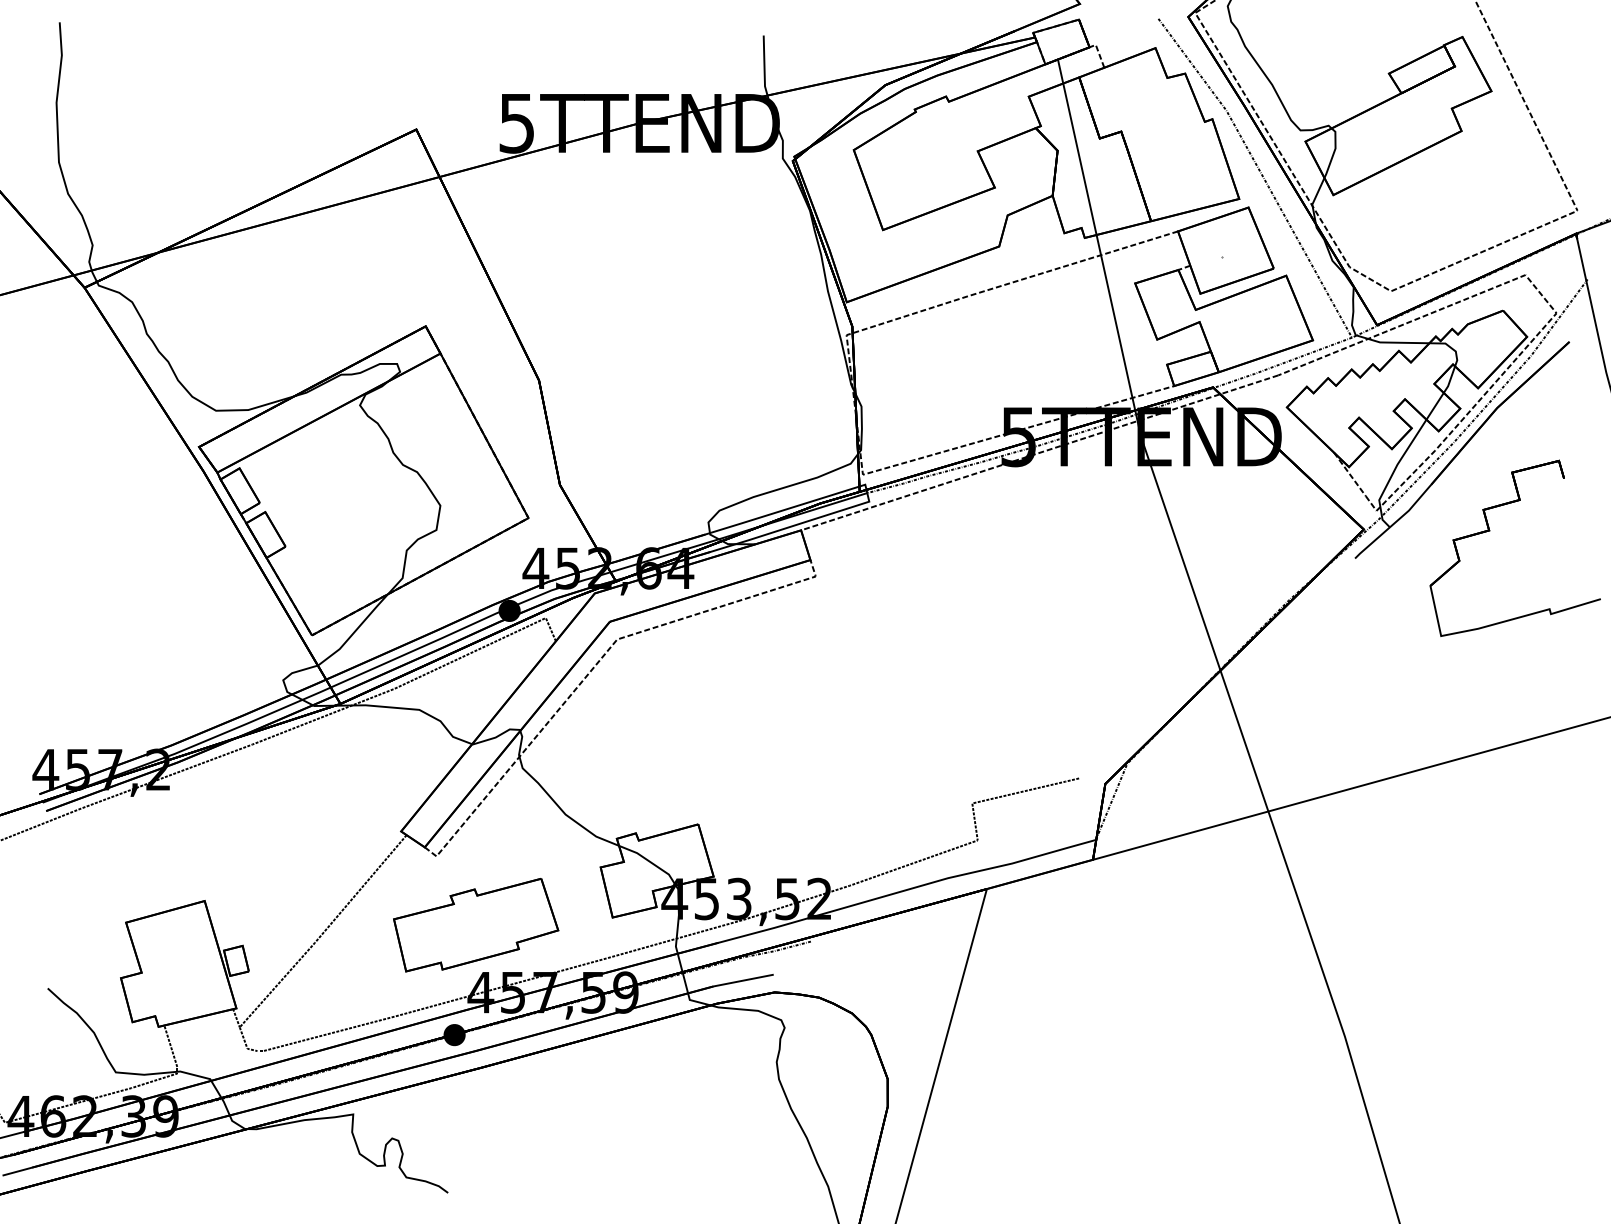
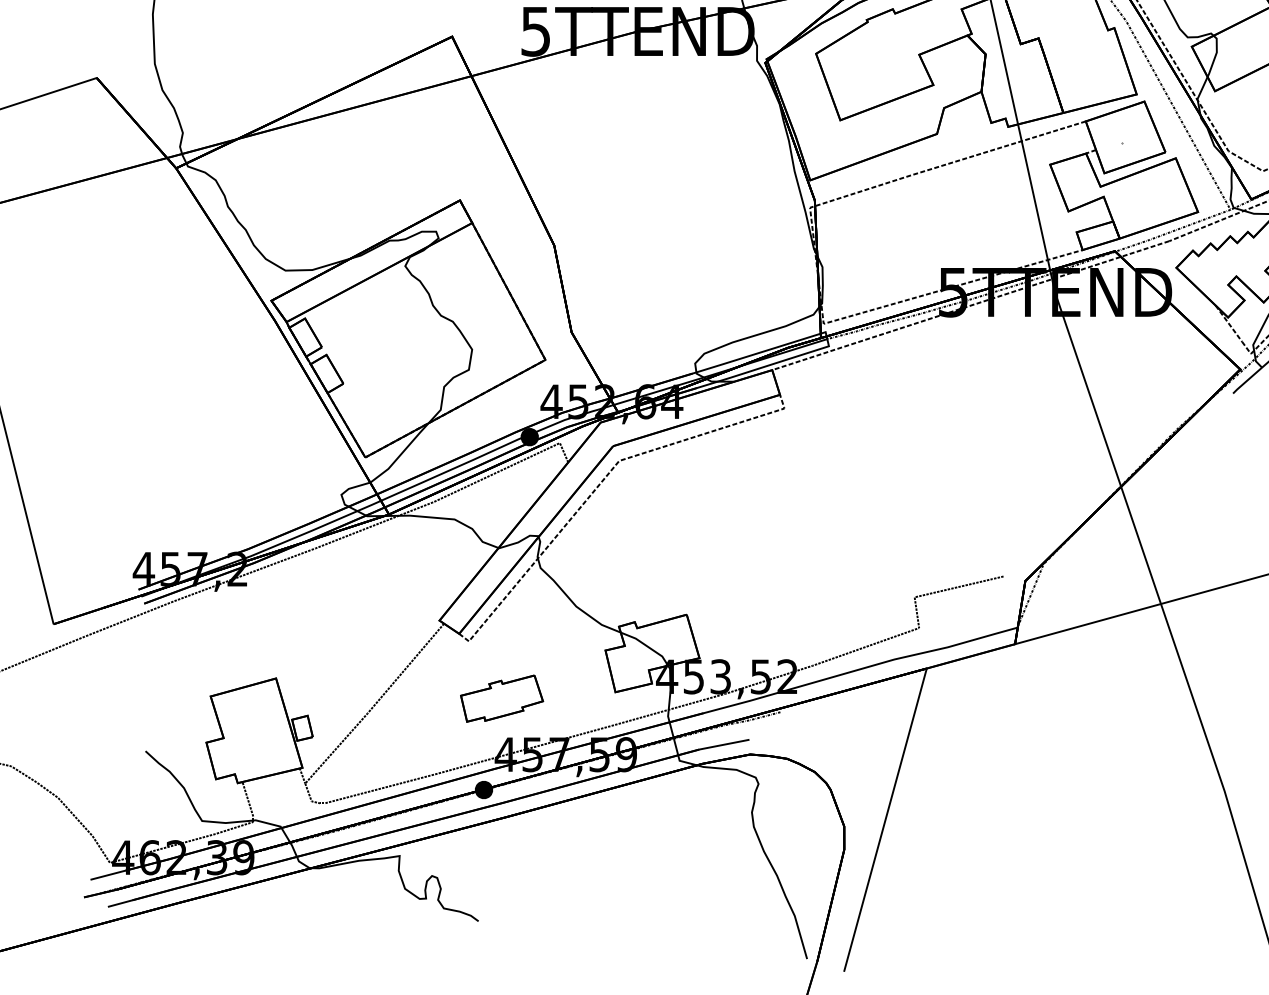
part: (476, 925) -> (502, 698), size x0.6

